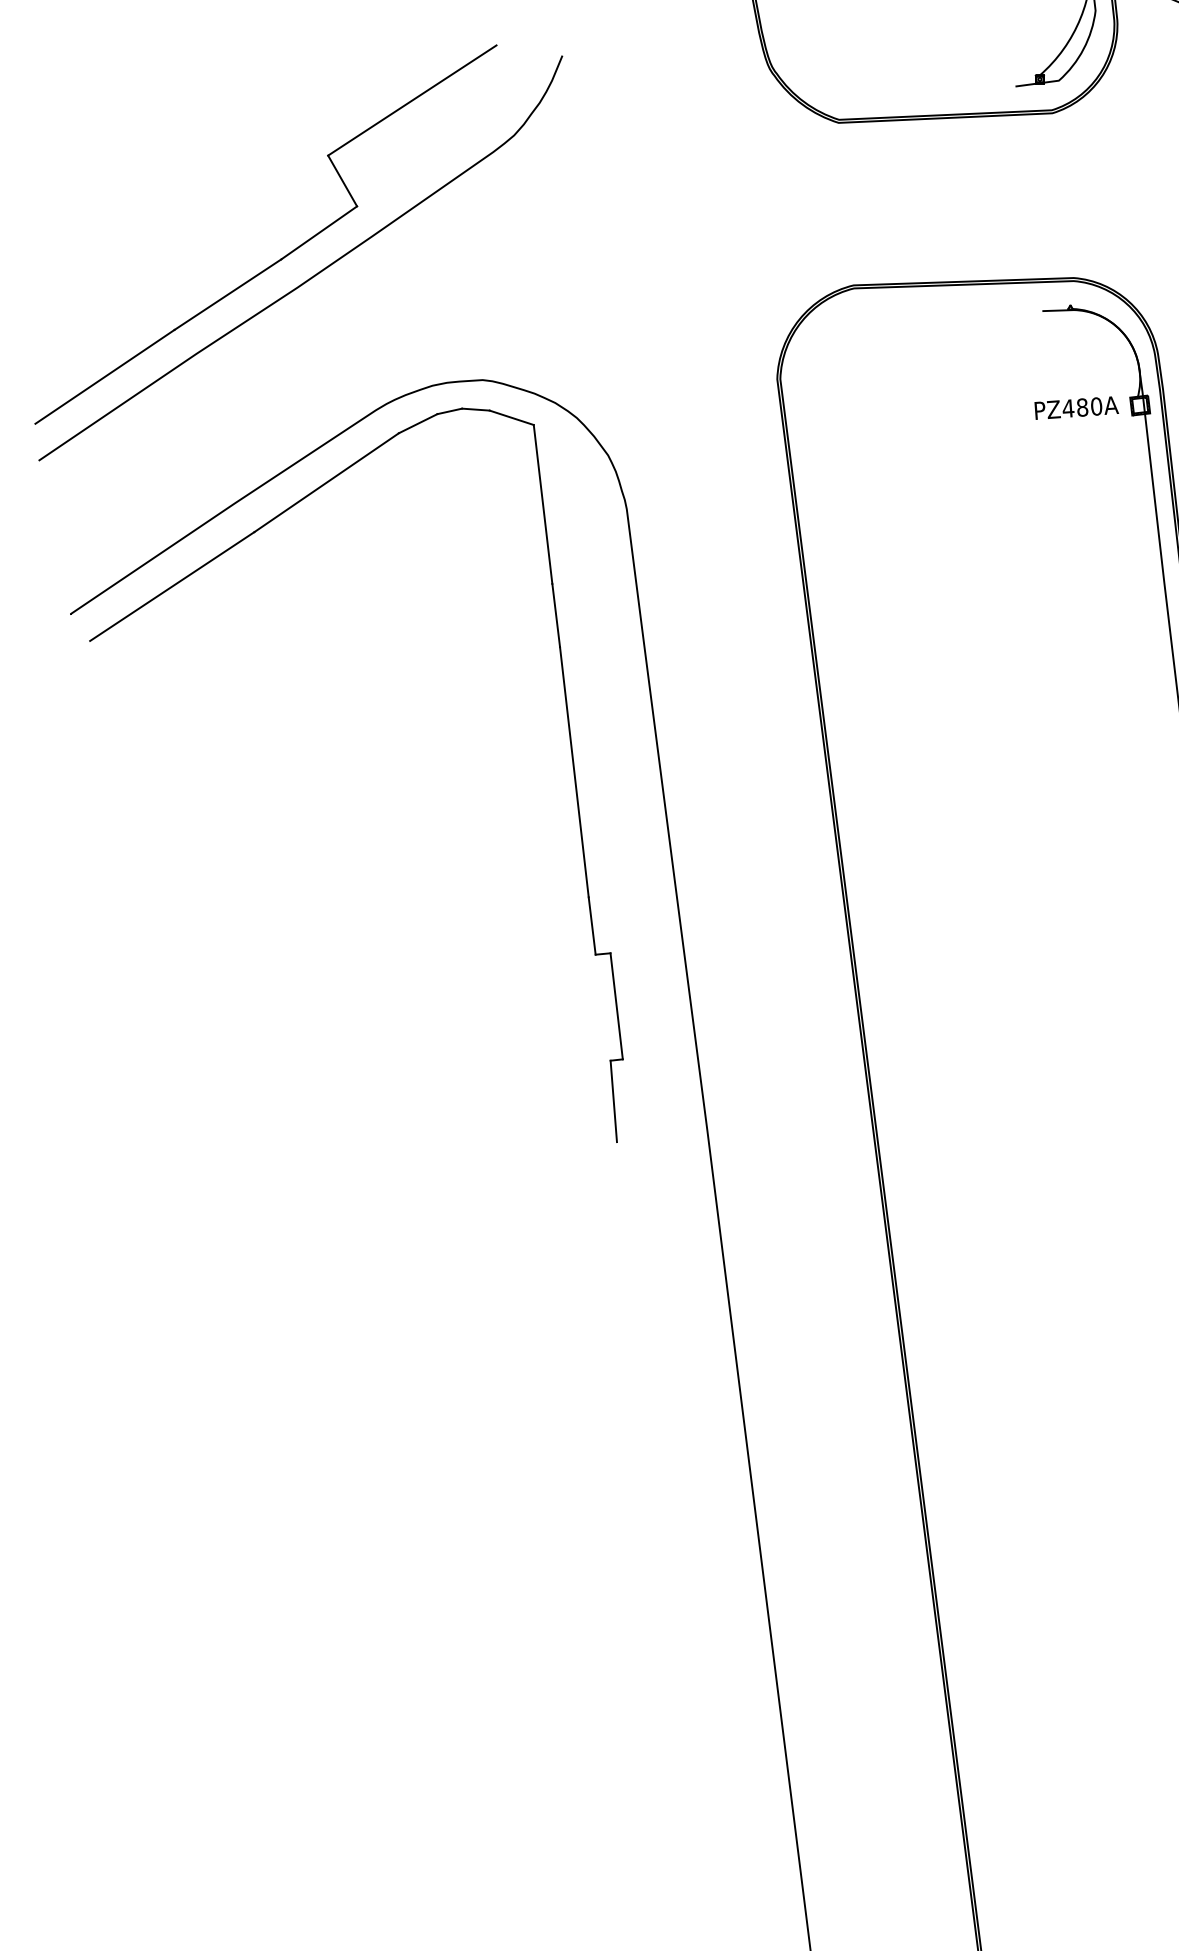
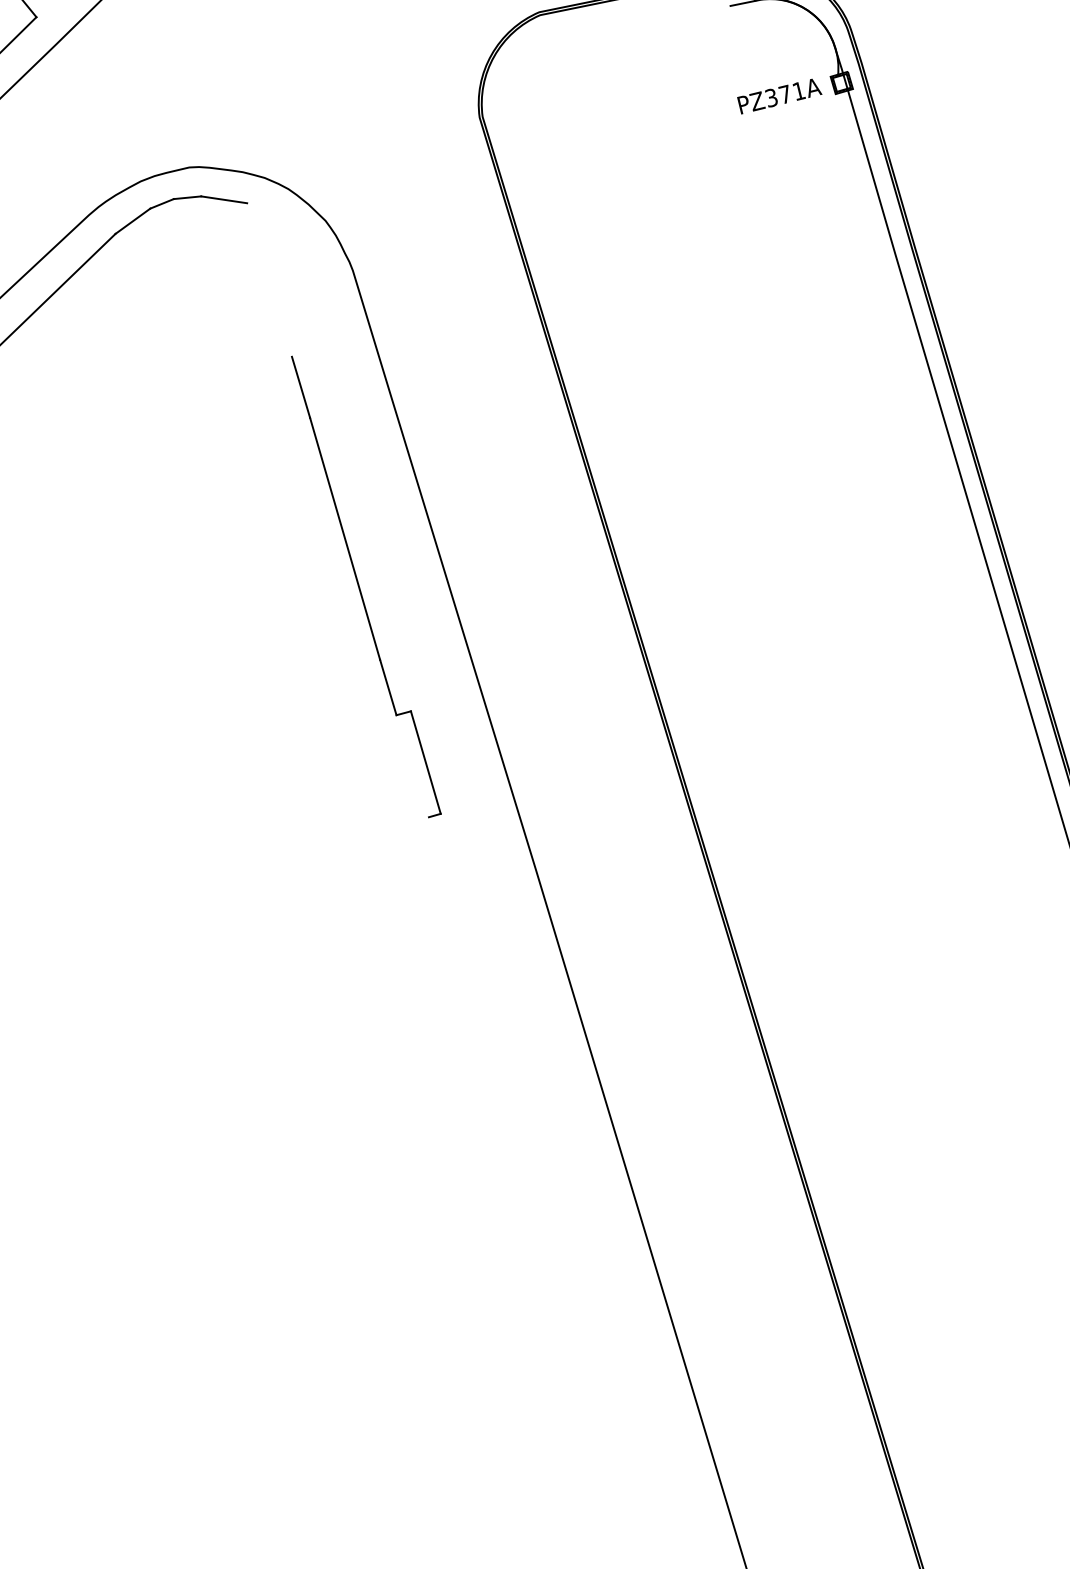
text: (1082, 407) -> (785, 94), PZ480A -> PZ371A
line: (542, 504) -> (269, 280), removed
line: (613, 1101) -> (438, 856), removed

